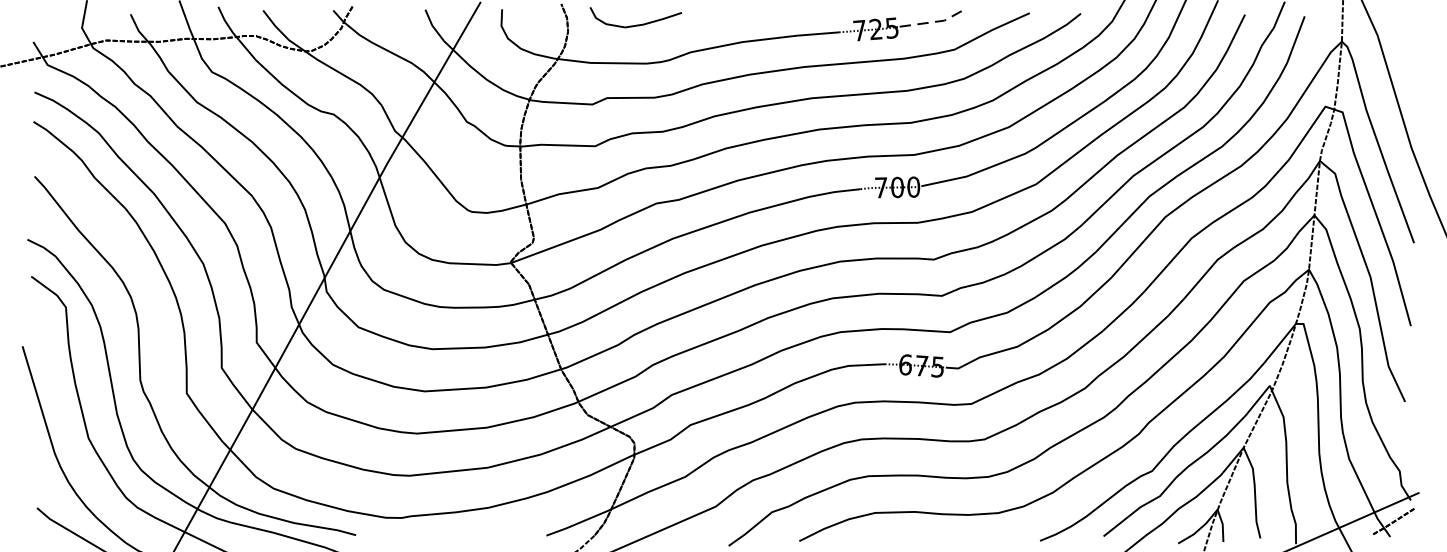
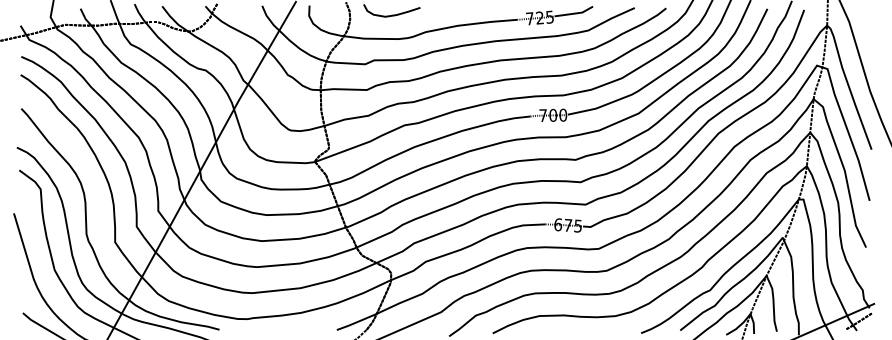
line: (933, 22) -> (575, 13), dashed -> solid

